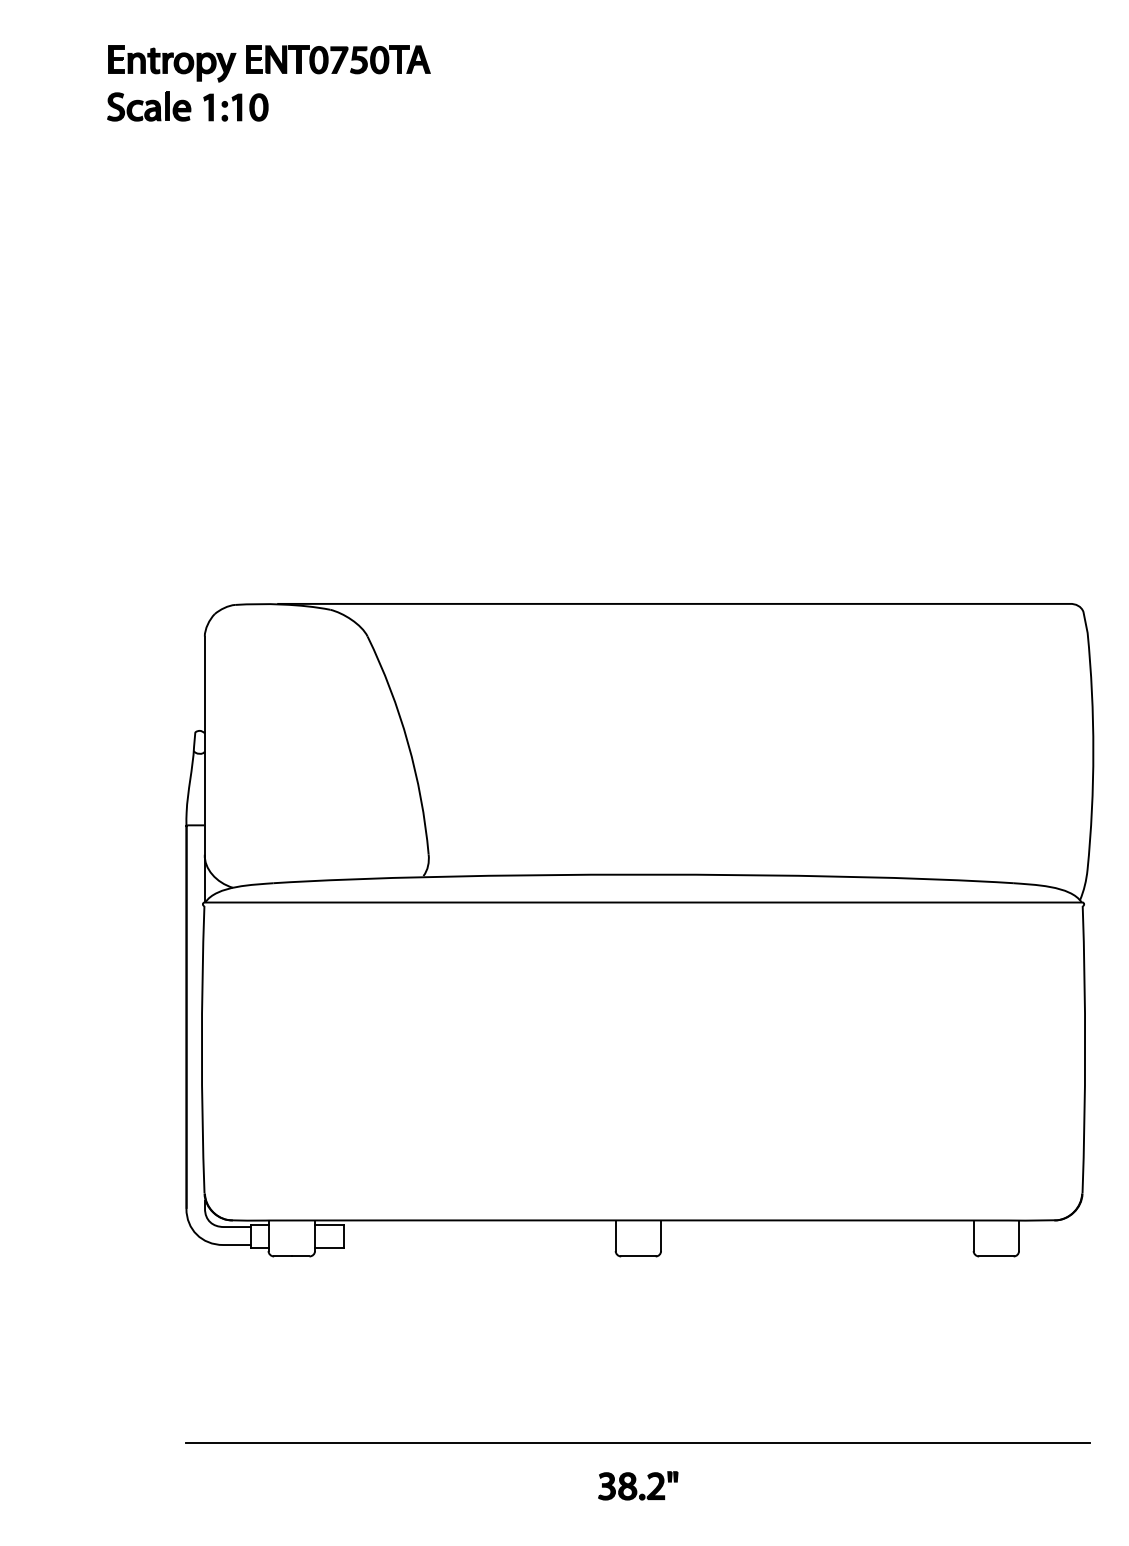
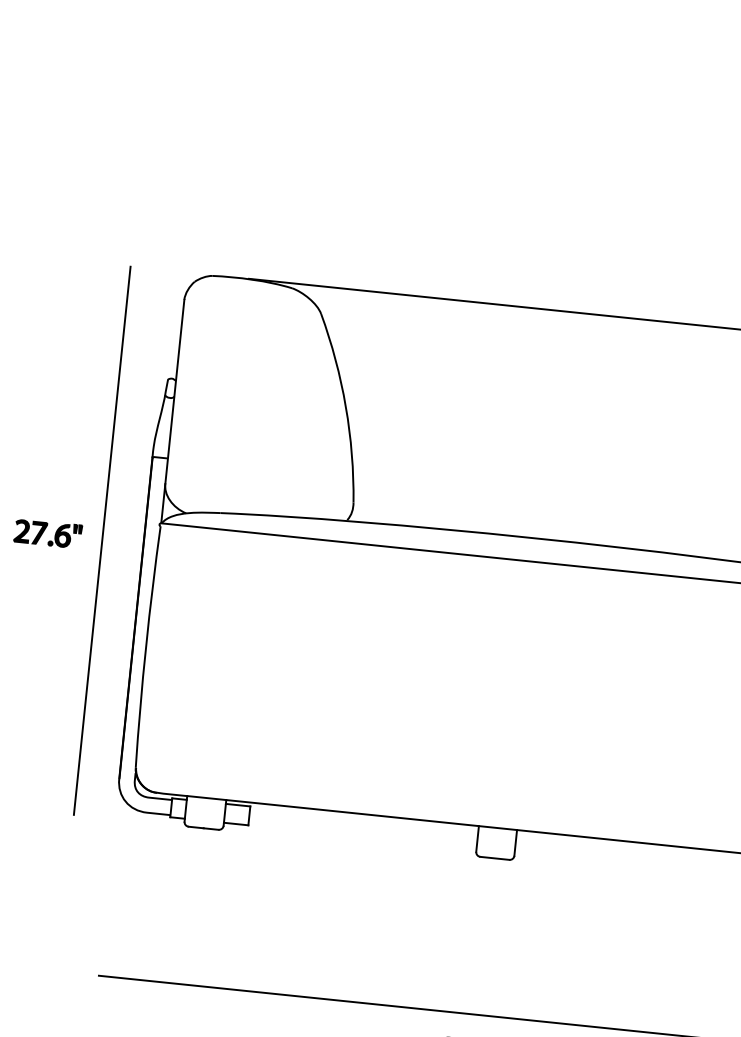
part: (72, 928) -> (47, 533), added
line: (137, 930) -> (102, 540), added

